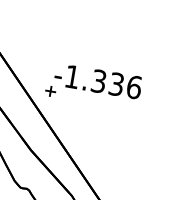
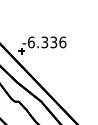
text: (70, 76) -> (30, 42), -1.336 -> -6.336

